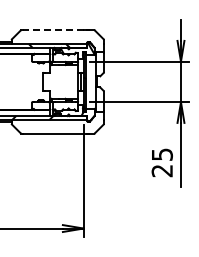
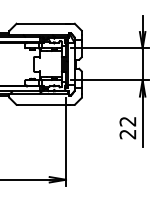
line: (53, 30) -> (42, 23), dashed -> solid
text: (161, 154) -> (127, 121), 25 -> 22

